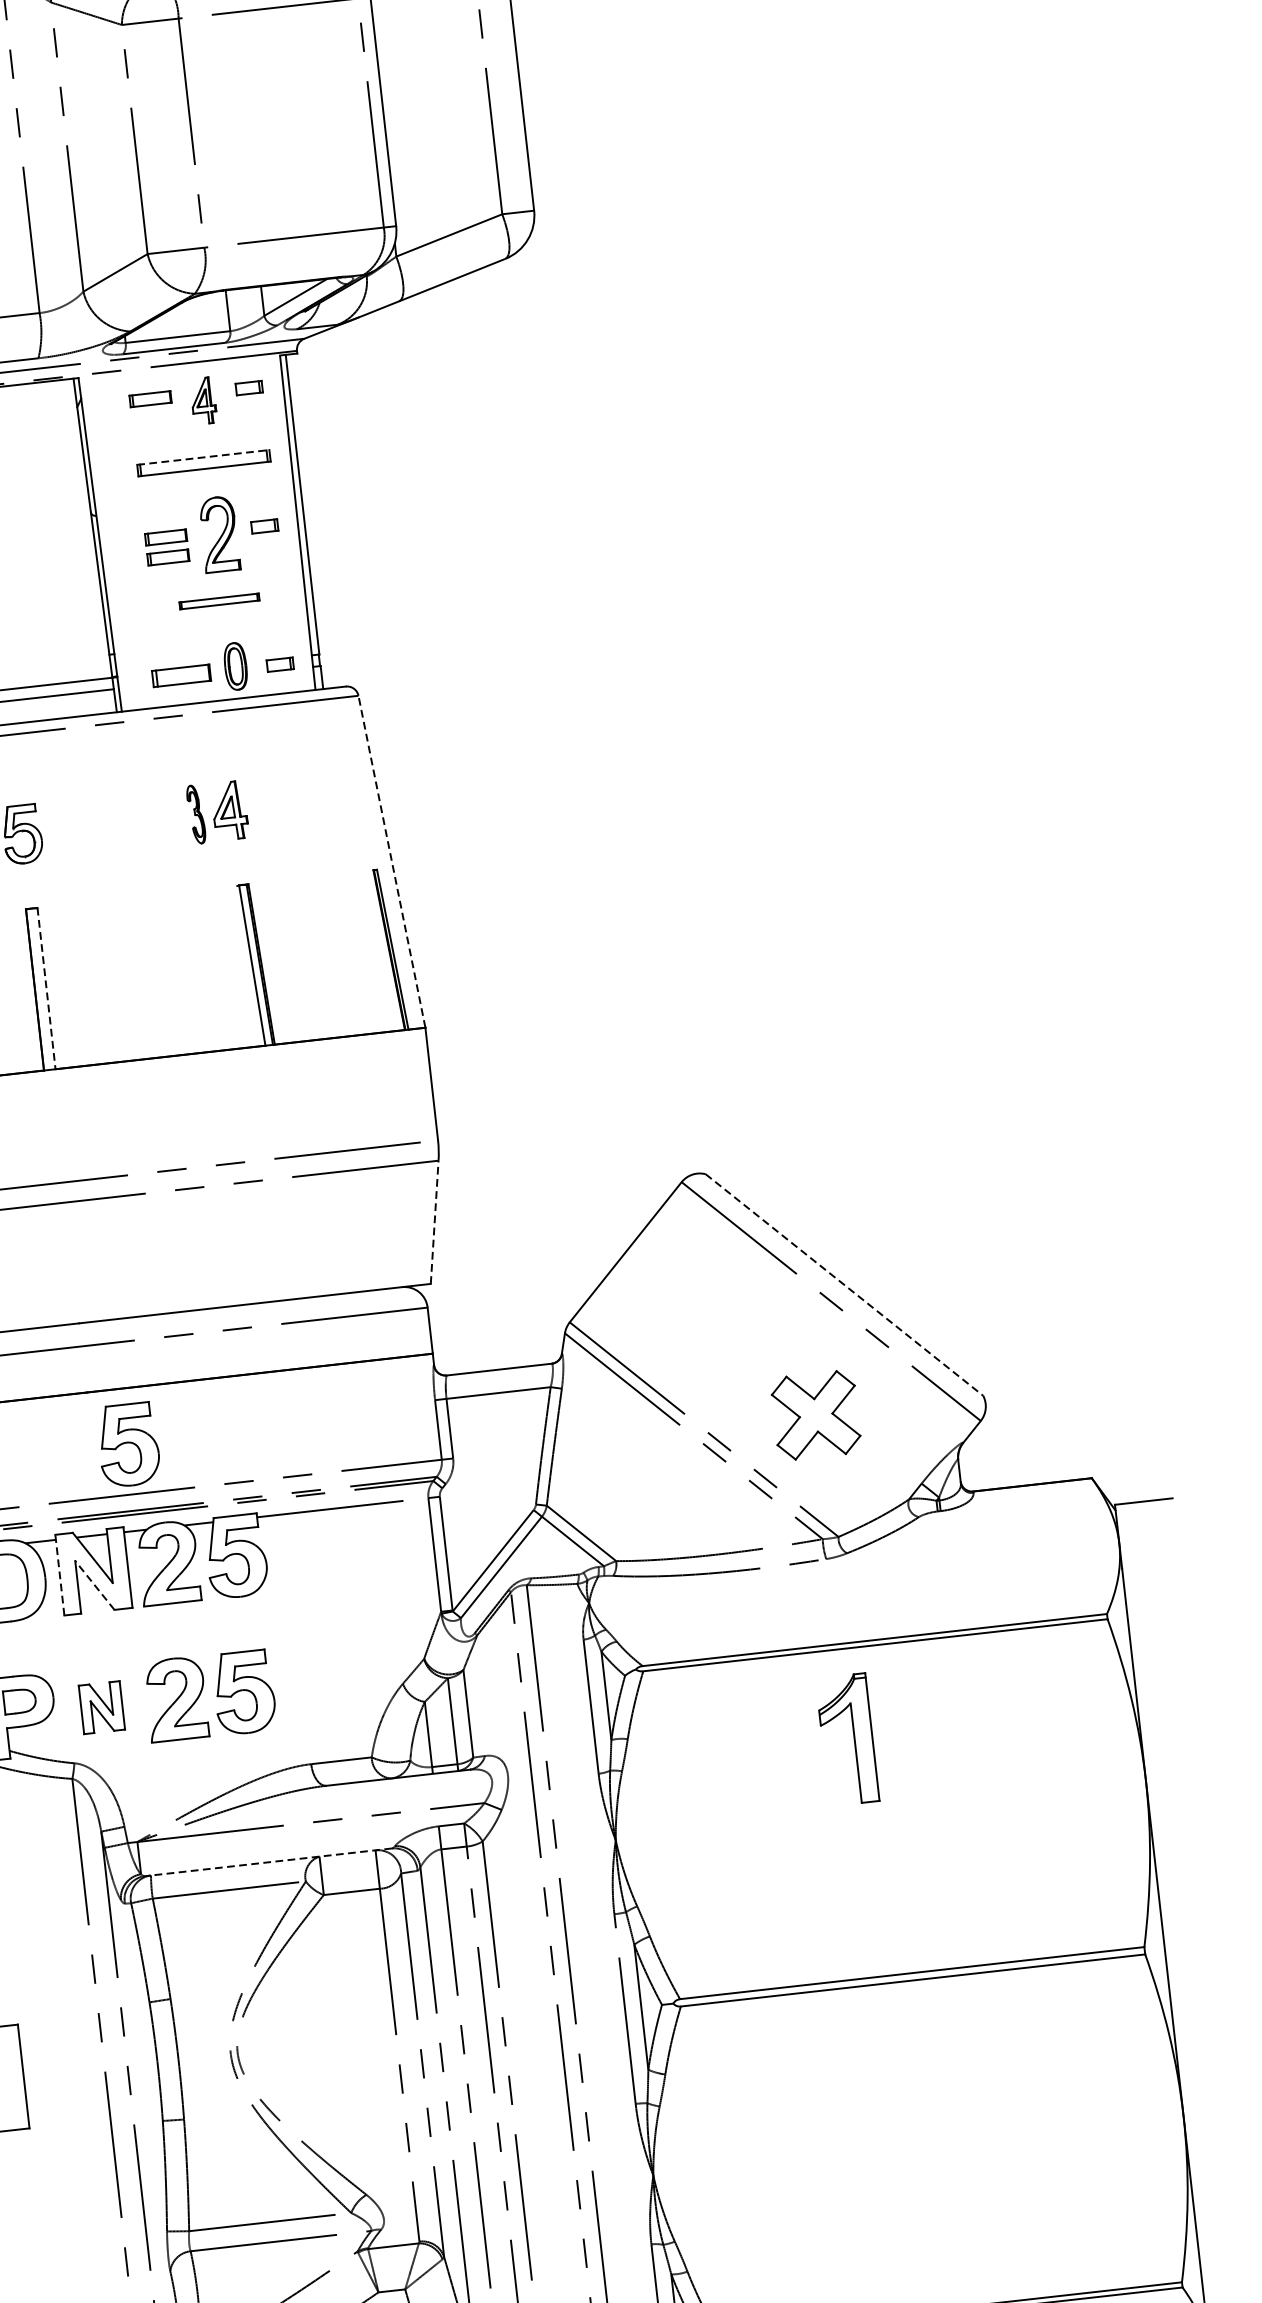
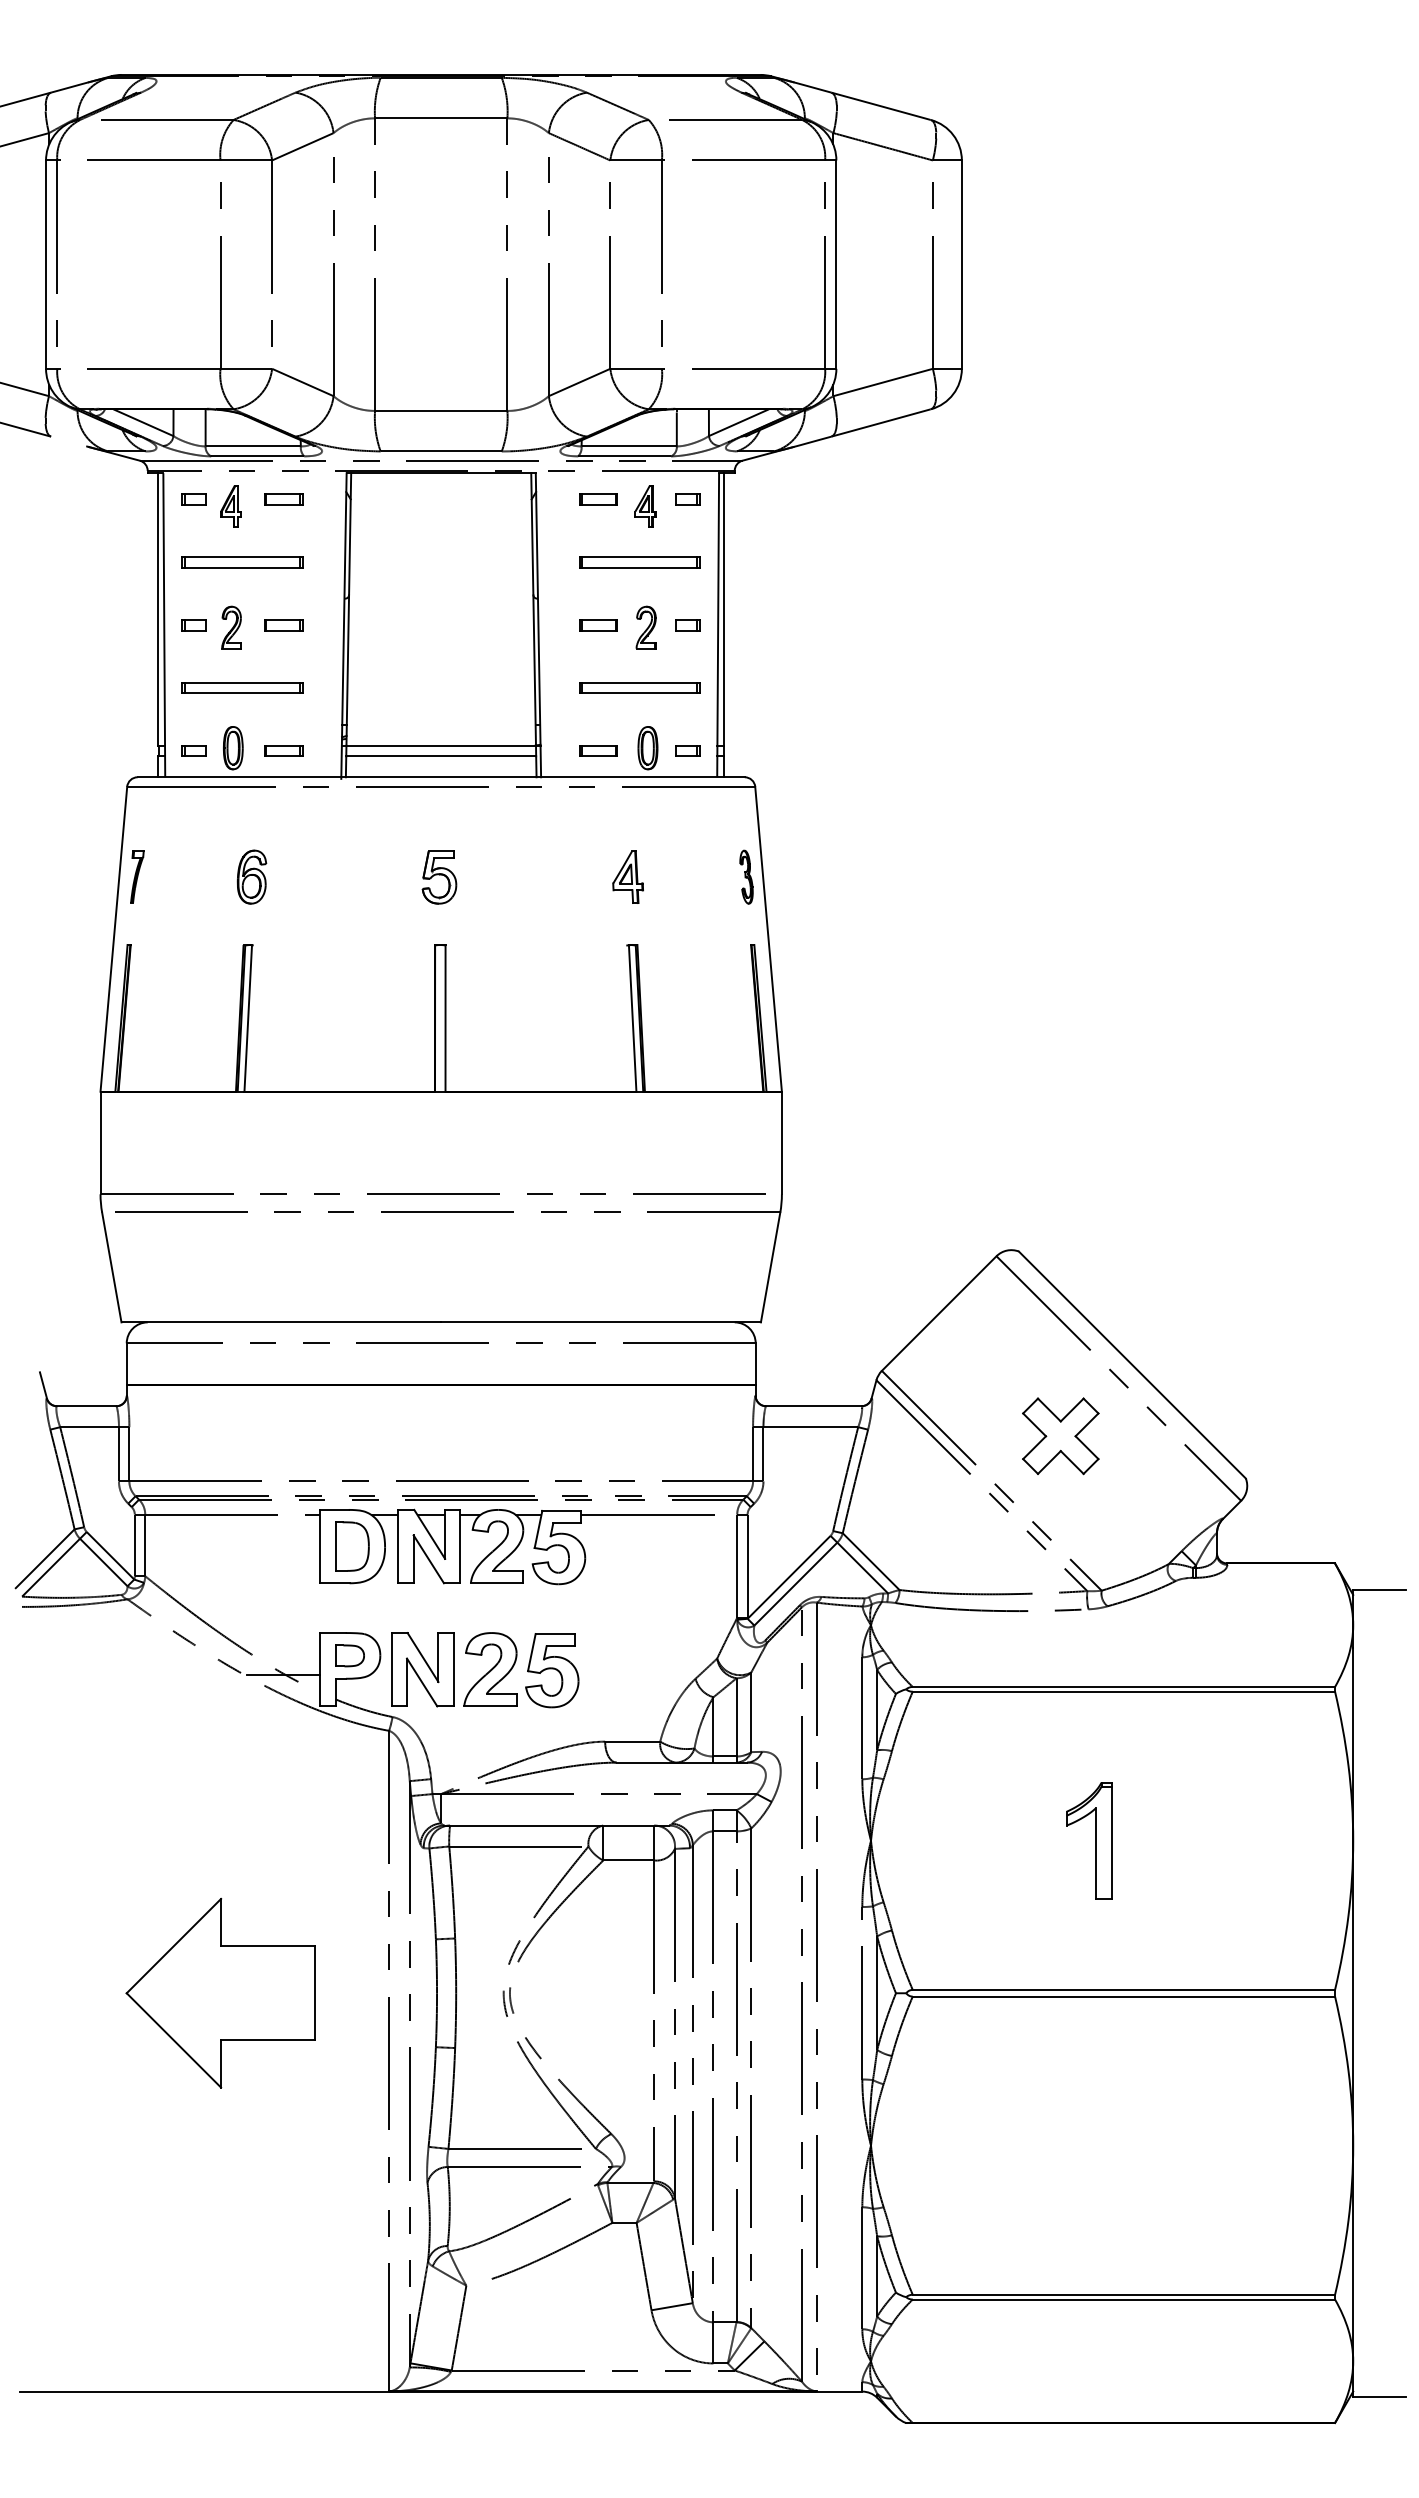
line: (204, 457) -> (640, 557), dashed -> solid
part: (218, 534) -> (645, 627), size x0.62
part: (168, 557) -> (598, 643), removed
part: (218, 600) -> (639, 687), size x1.67
part: (181, 675) -> (598, 750), size x0.71
part: (196, 813) -> (746, 876), moved
line: (391, 860) -> (768, 938), dashed -> solid
line: (46, 988) -> (445, 1018), dashed -> solid
line: (434, 1222) -> (770, 1267), dashed -> solid
line: (844, 1285) -> (1132, 1365), dashed -> solid
part: (815, 1415) -> (1060, 1436), moved
part: (128, 1444) -> (473, 1436), removed
line: (59, 1575) -> (398, 1546), dashed -> solid
line: (94, 1584) -> (428, 1558), dashed -> solid
part: (101, 1707) -> (422, 1669), size x1.67
part: (847, 1739) -> (1089, 1840), moved
line: (268, 1862) -> (556, 1825), dashed -> solid

